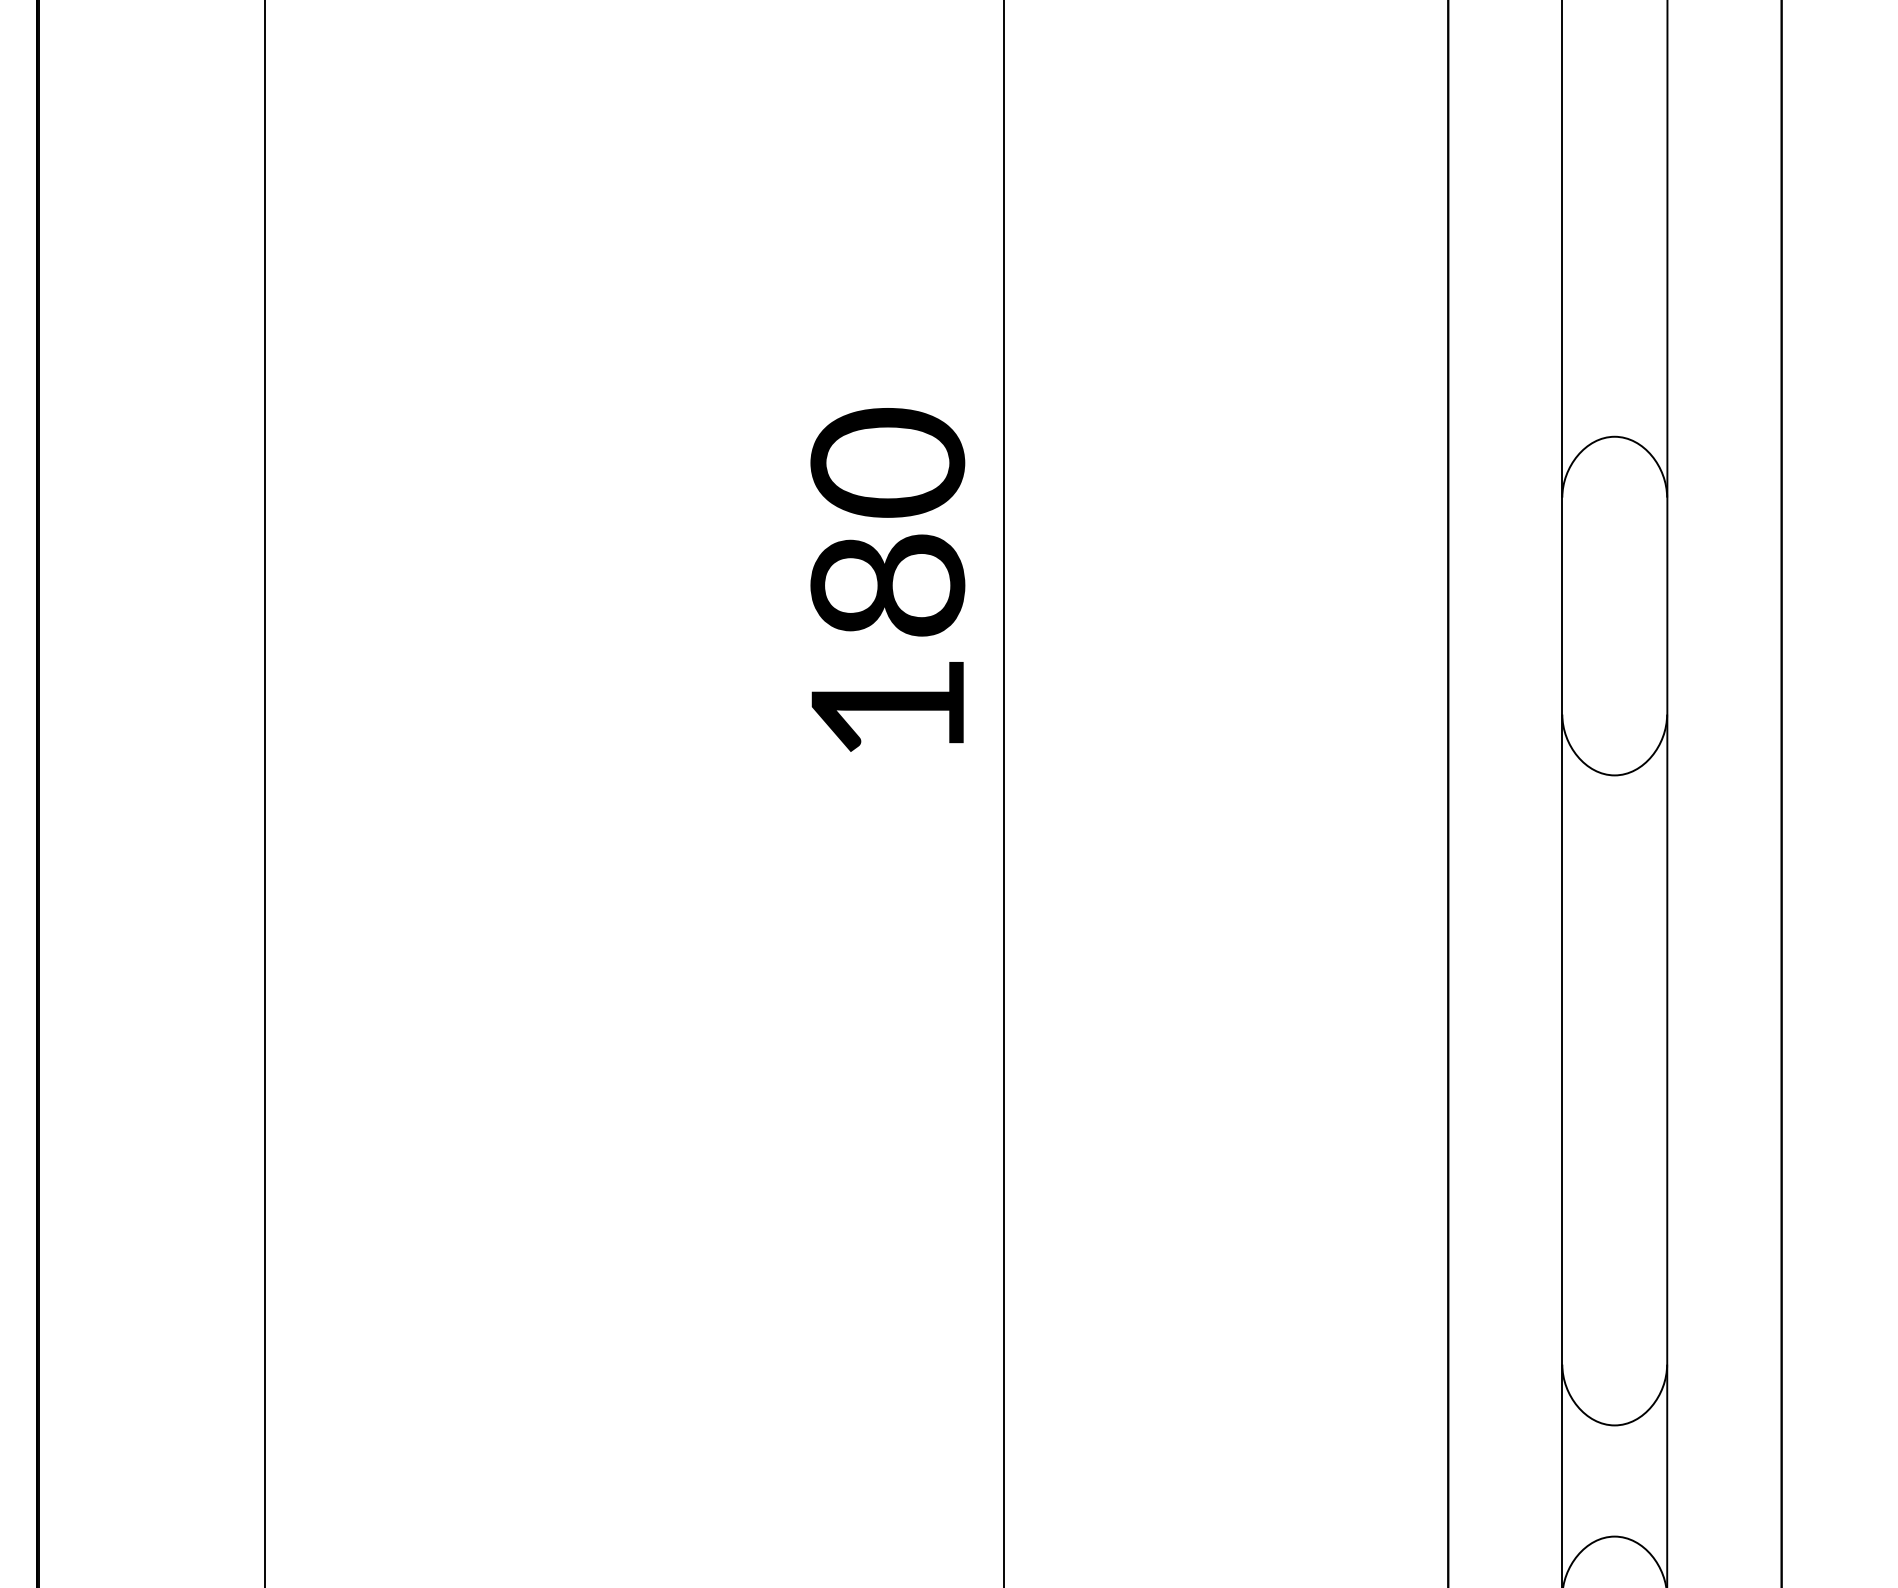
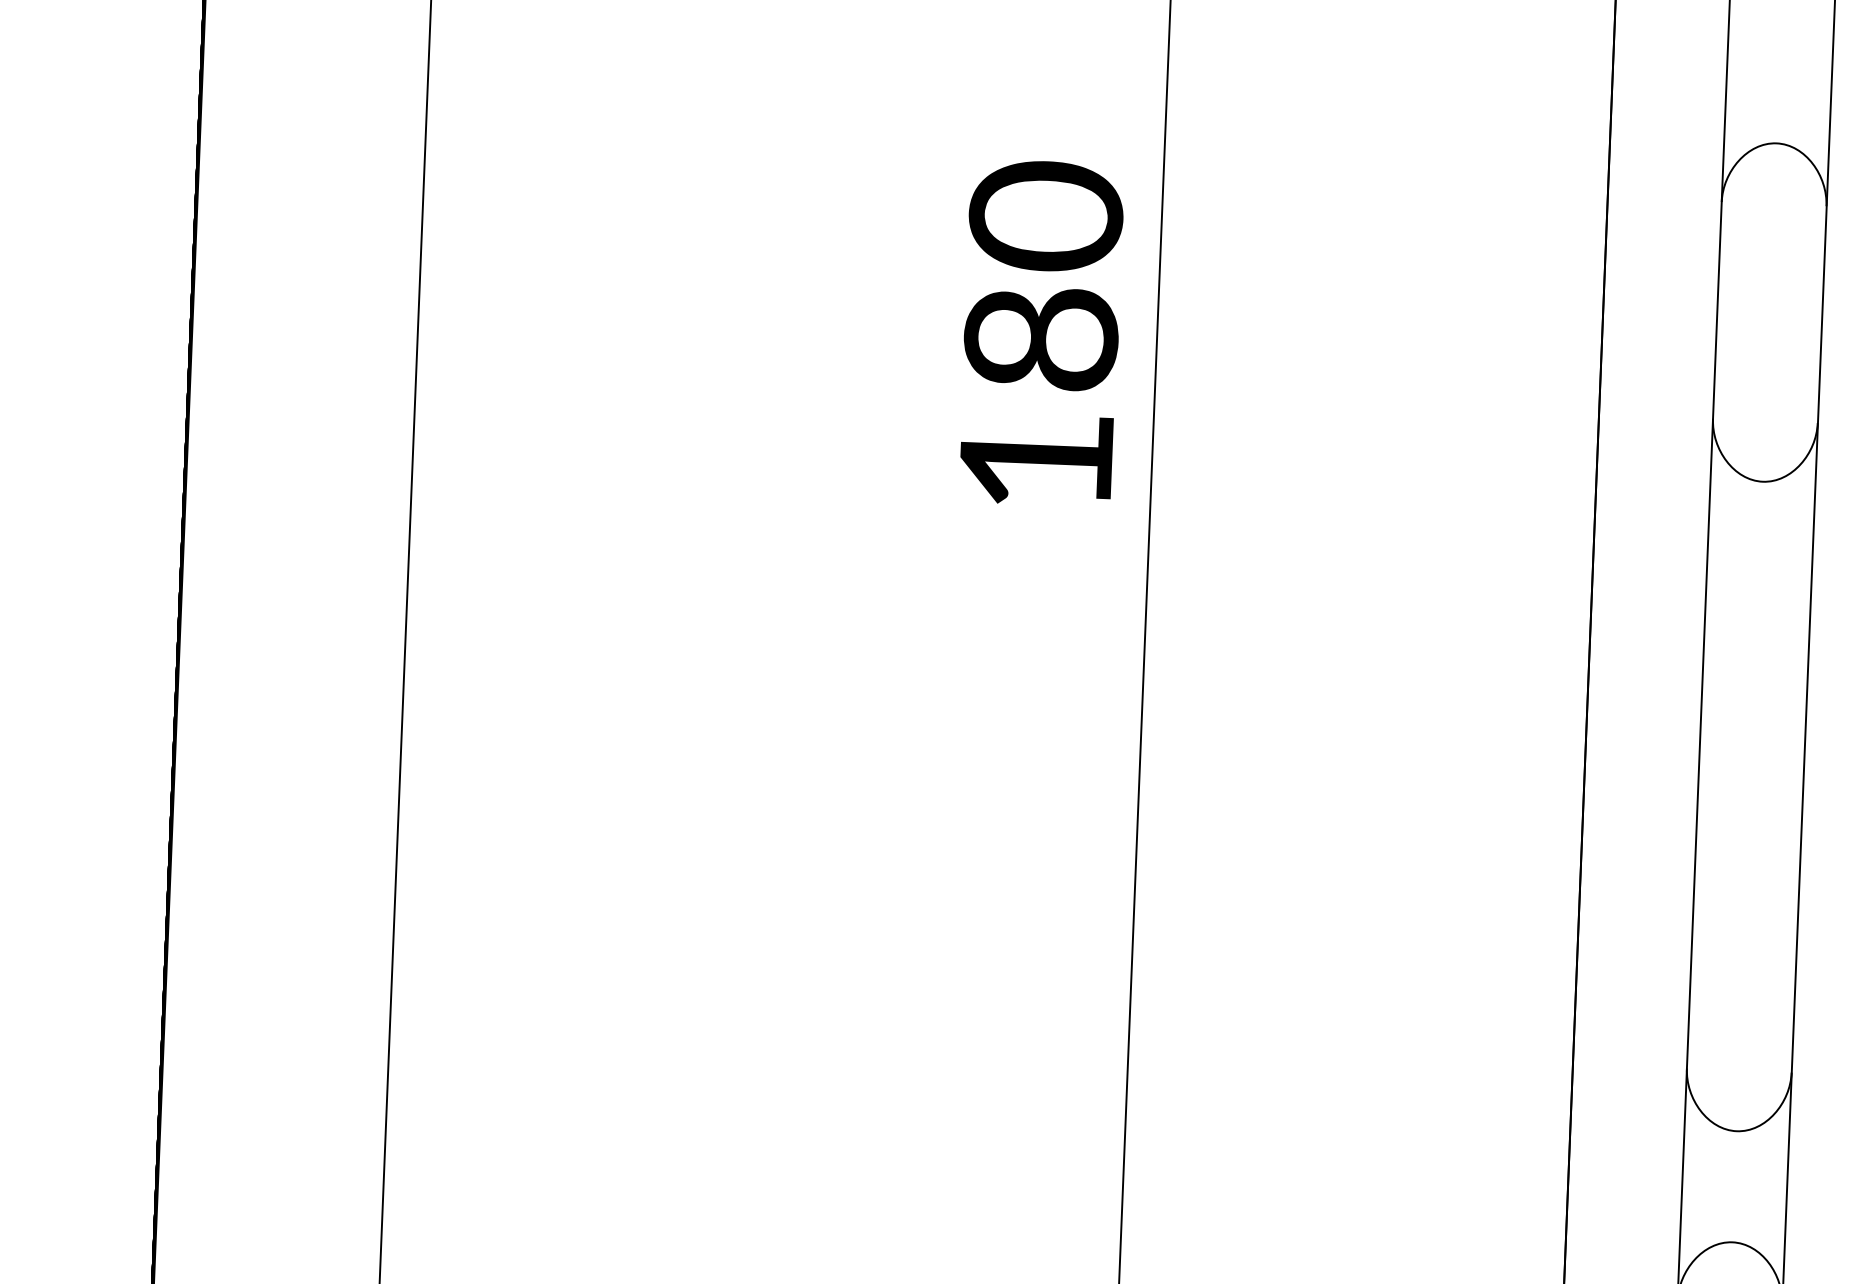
text: (887, 579) -> (1041, 332), moved

